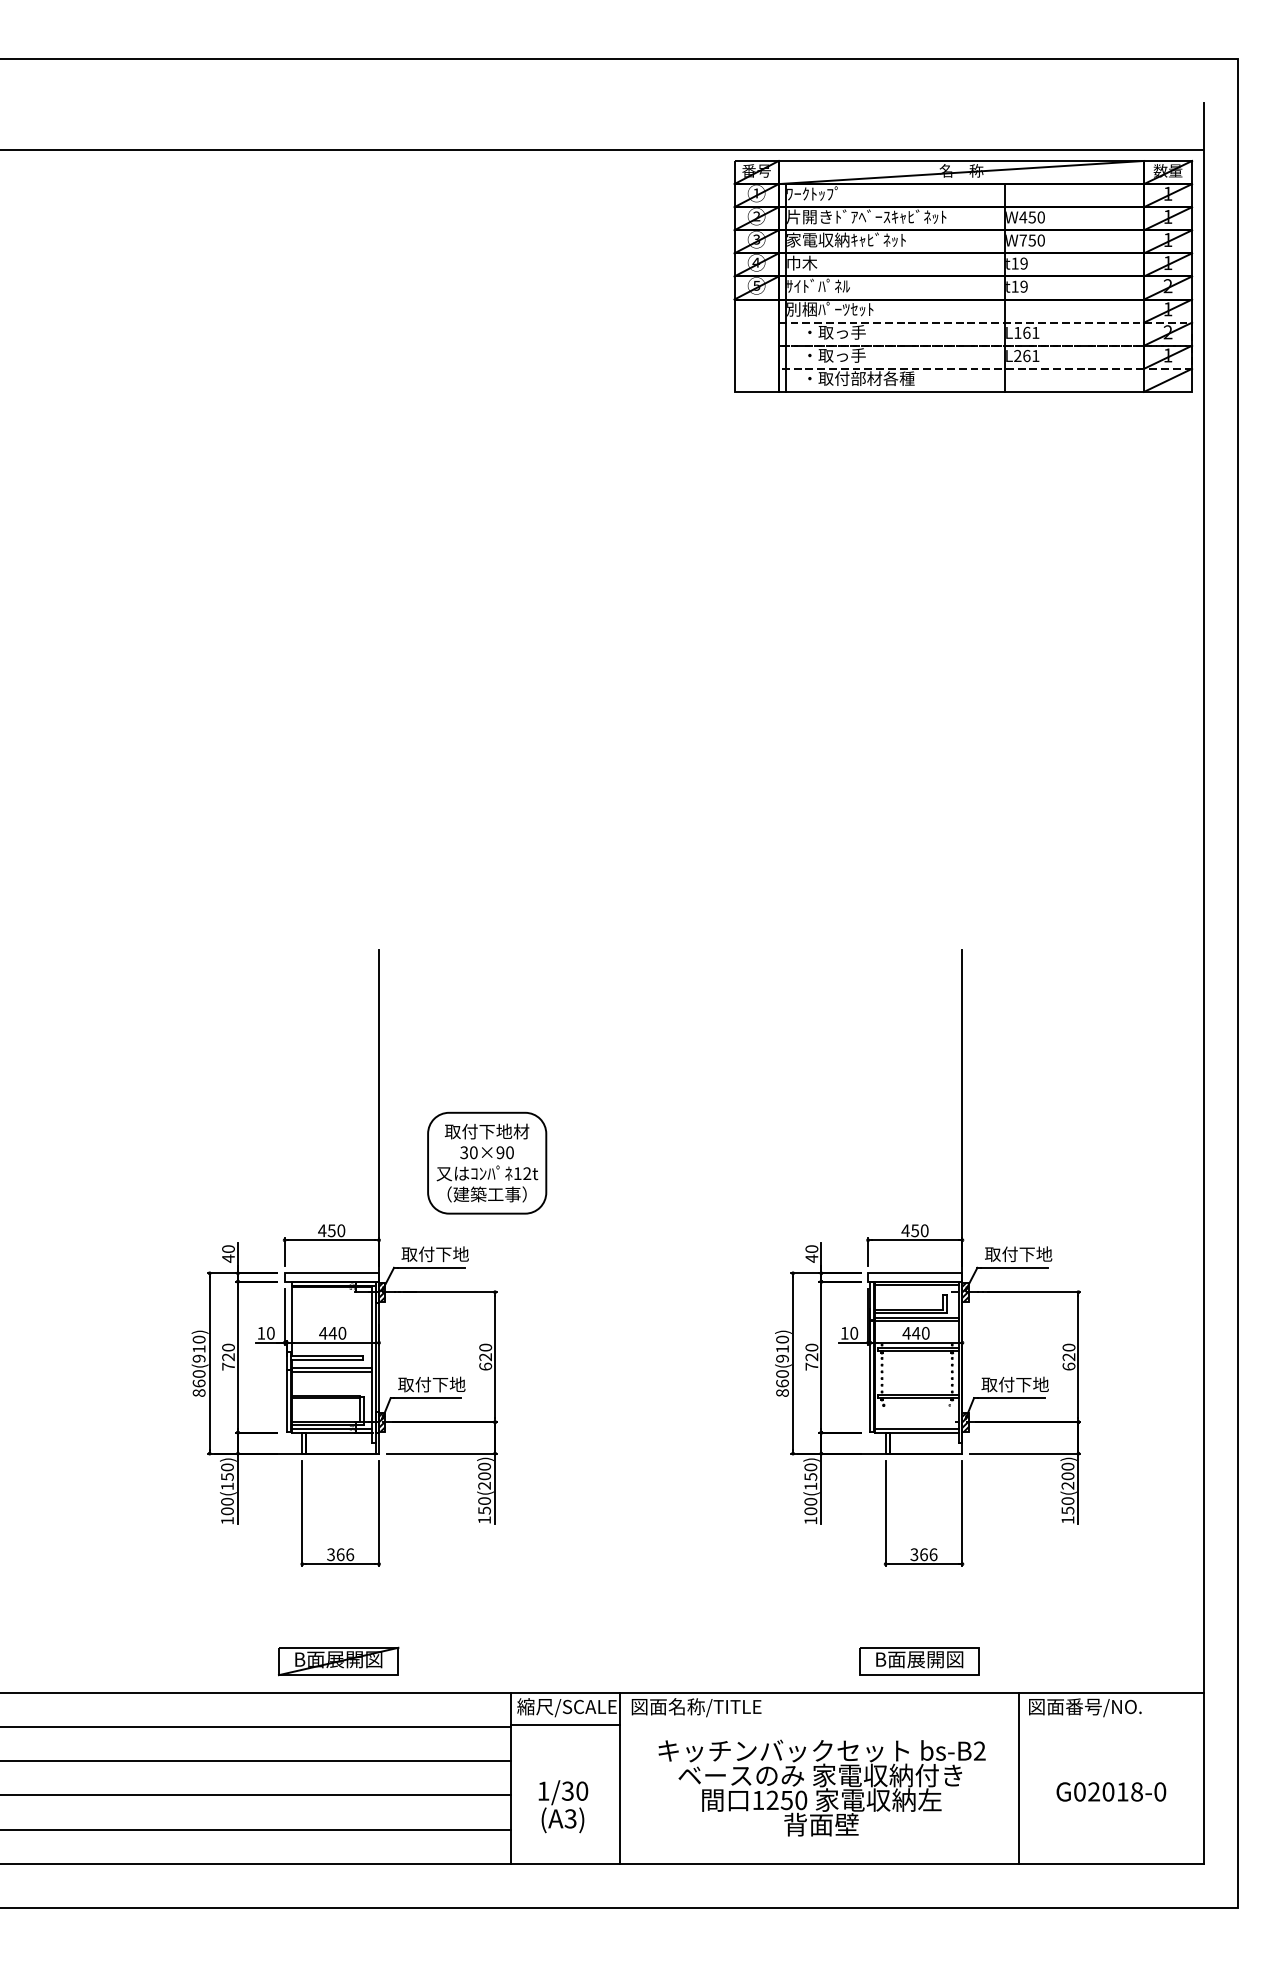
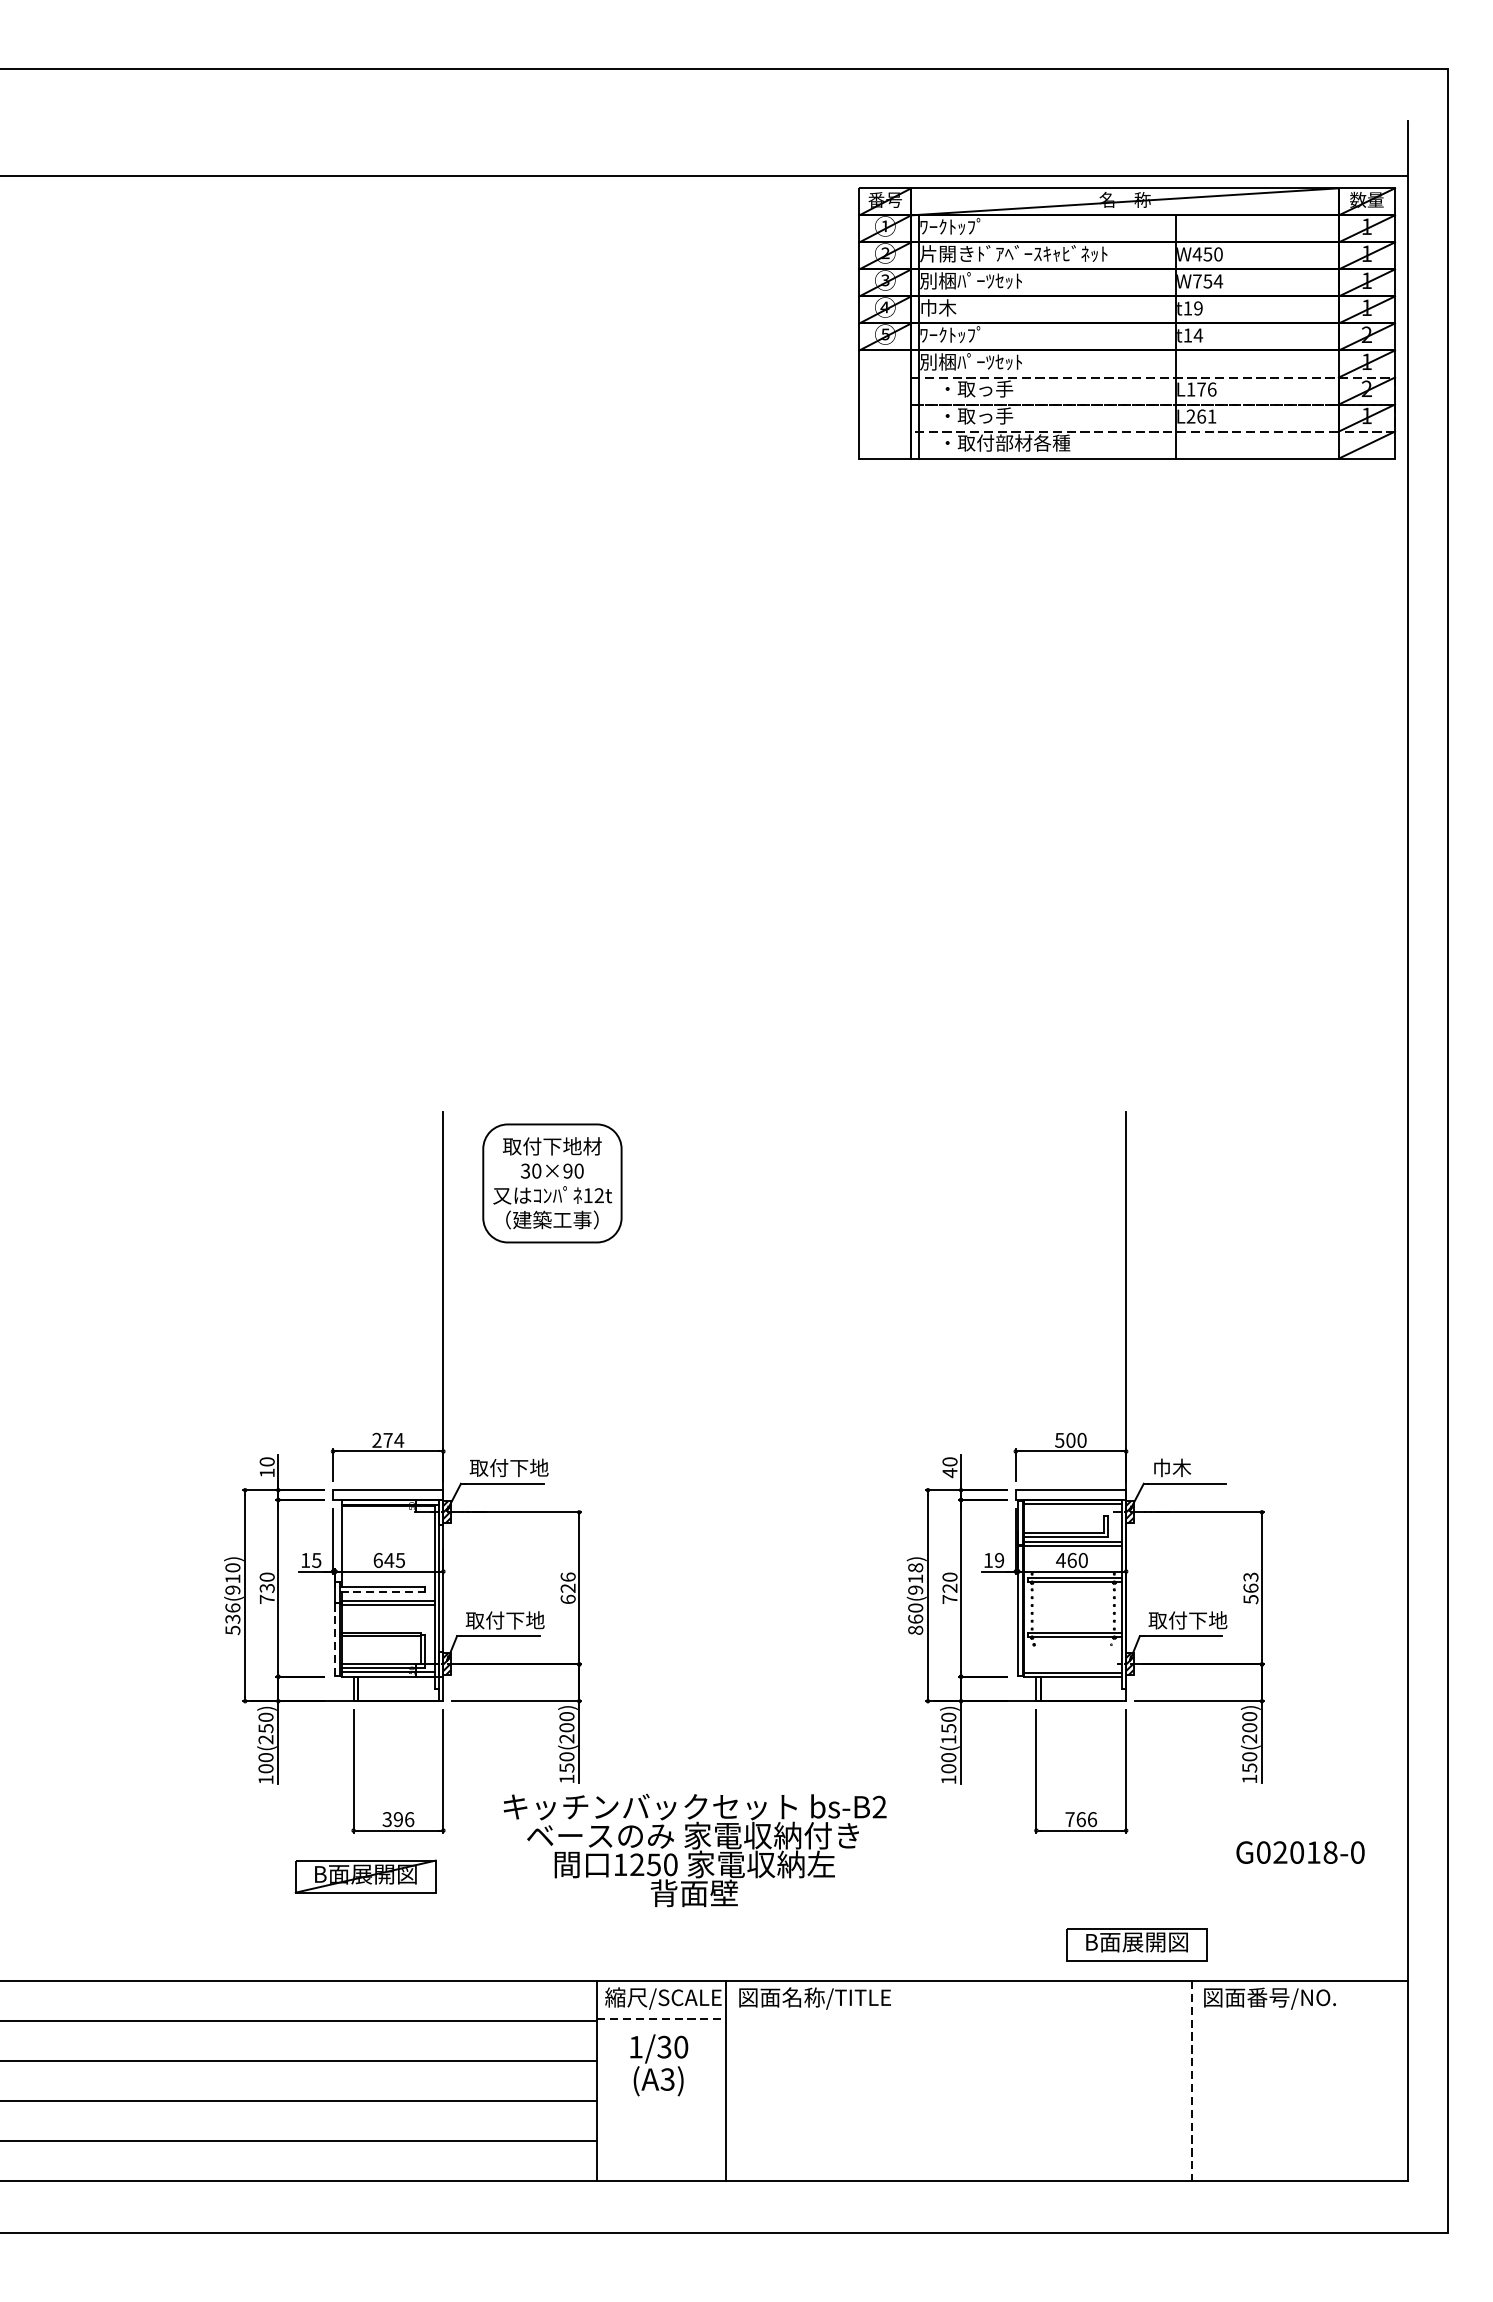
text: (846, 239) -> (990, 280), 家電収納ｷｬﾋﾞﾈｯﾄ -> 別梱ﾊﾟｰﾂｾｯﾄ
text: (1041, 240) -> (1218, 281), W750 -> W754
text: (818, 285) -> (957, 334), ｻｲﾄﾞﾊﾟﾈﾙ -> ﾜｰｸﾄｯﾌﾟ
text: (1024, 286) -> (1198, 335), t19 -> t14
text: (1031, 332) -> (1207, 389), L161 -> L176
part: (487, 1162) -> (552, 1182), moved
text: (331, 1230) -> (387, 1440), 450 -> 274
text: (910, 1230) -> (1065, 1440), 450 -> 500
text: (1018, 1254) -> (1191, 1468), 取付下地 -> 巾木
text: (228, 1258) -> (267, 1472), 40 -> 10
text: (270, 1332) -> (316, 1559), 10 -> 15
text: (332, 1332) -> (388, 1559), 440 -> 645
text: (915, 1332) -> (1071, 1559), 440 -> 460
text: (854, 1333) -> (999, 1560), 10 -> 19
text: (782, 1339) -> (915, 1567), 860(910) -> 860(918)
text: (485, 1347) -> (568, 1577), 620 -> 626
text: (1068, 1356) -> (1250, 1587), 620 -> 563
text: (228, 1357) -> (267, 1588), 720 -> 730
line: (327, 1360) -> (383, 1592), solid -> dashed
text: (198, 1383) -> (232, 1619), 860(910) -> 536(910)
line: (286, 1401) -> (335, 1640), solid -> dashed
text: (227, 1486) -> (266, 1739), 100(150) -> 100(250)
text: (340, 1554) -> (398, 1819), 366 -> 396
text: (914, 1554) -> (1070, 1819), 366 -> 766
part: (338, 1661) -> (365, 1876), moved
part: (919, 1661) -> (1136, 1944), moved
line: (565, 1724) -> (661, 2018), solid -> dashed
line: (1019, 1778) -> (1193, 2081), solid -> dashed
text: (821, 1787) -> (694, 1849), moved
text: (1111, 1791) -> (1300, 1852), moved
text: (563, 1806) -> (659, 2065), moved

